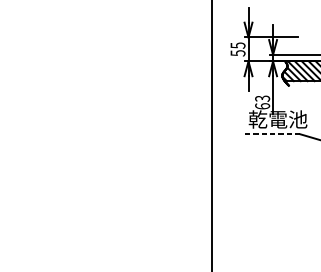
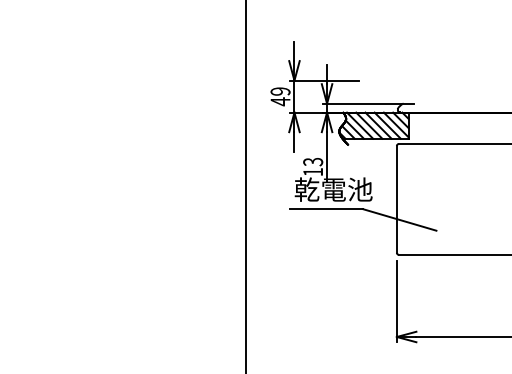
text: (237, 49) -> (280, 96), 55 -> 49
text: (262, 105) -> (313, 171), 63 -> 13
line: (272, 134) -> (326, 209), dashed -> solid

